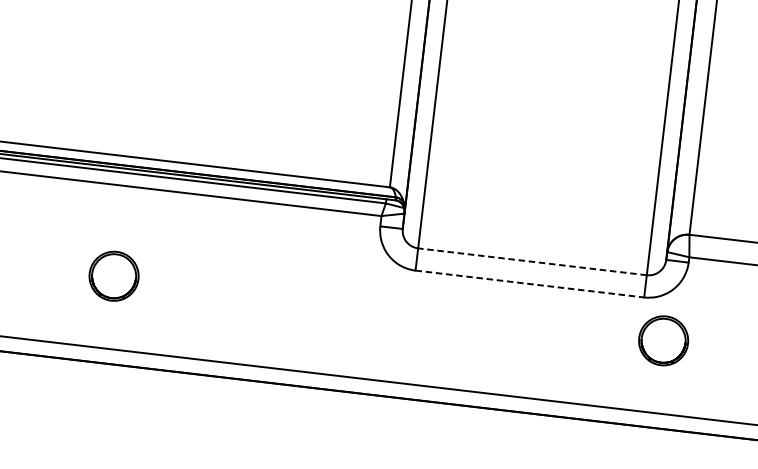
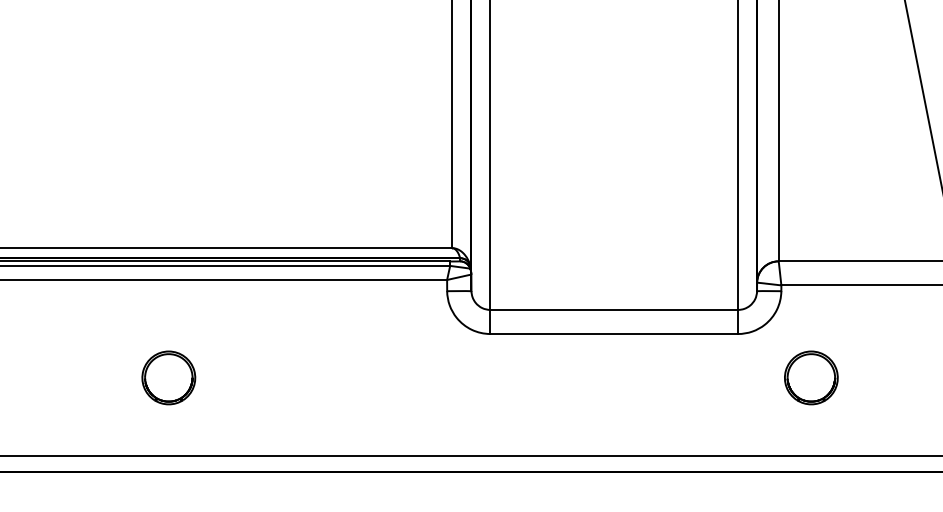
line: (532, 261) -> (614, 309), dashed -> solid
line: (530, 284) -> (614, 334), dashed -> solid
part: (663, 340) -> (811, 377), moved

